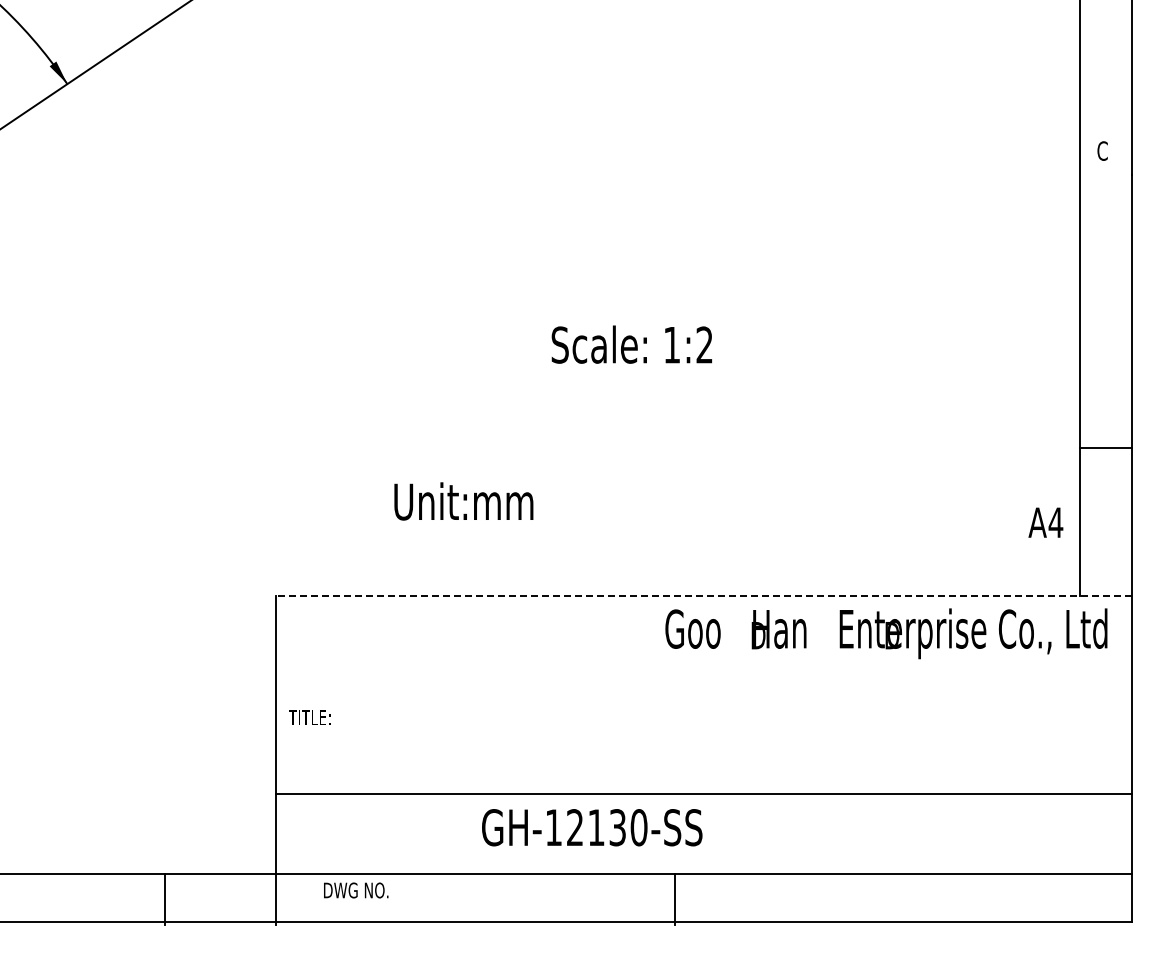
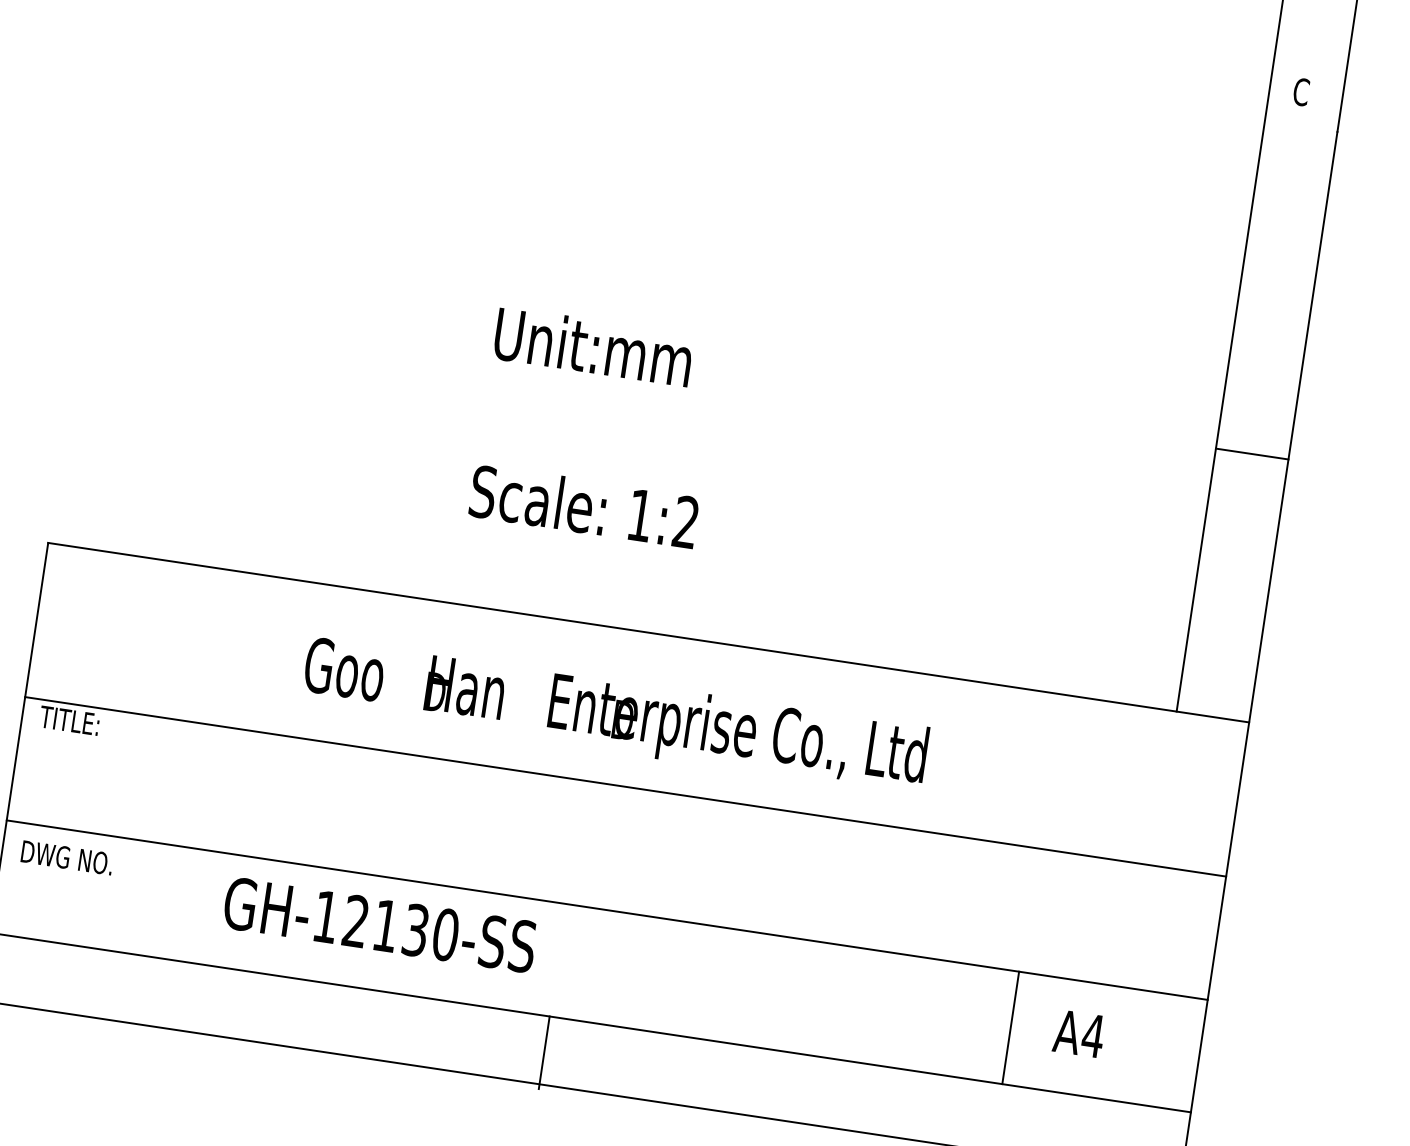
text: (631, 344) -> (583, 506), moved
line: (1105, 447) -> (1251, 453), moved
text: (463, 501) -> (593, 346), moved
text: (1045, 522) -> (1078, 1033), moved
line: (704, 595) -> (649, 632), dashed -> solid
text: (886, 633) -> (615, 716), moved
line: (703, 705) -> (624, 786), added
text: (592, 827) -> (380, 924), moved
line: (997, 833) -> (1010, 1027), added
text: (356, 890) -> (67, 857), moved

